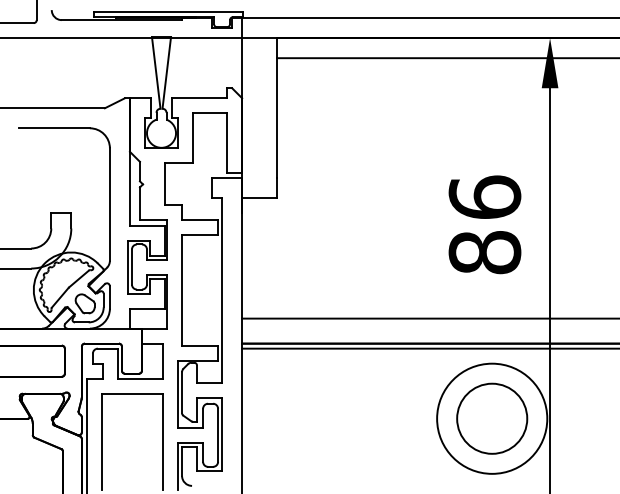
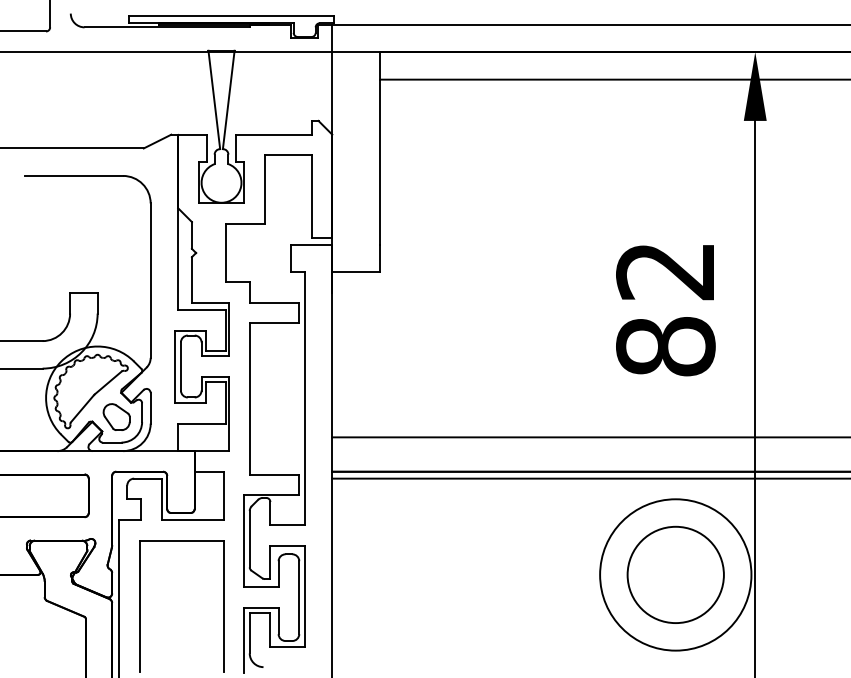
text: (484, 197) -> (665, 270), 86 -> 82

